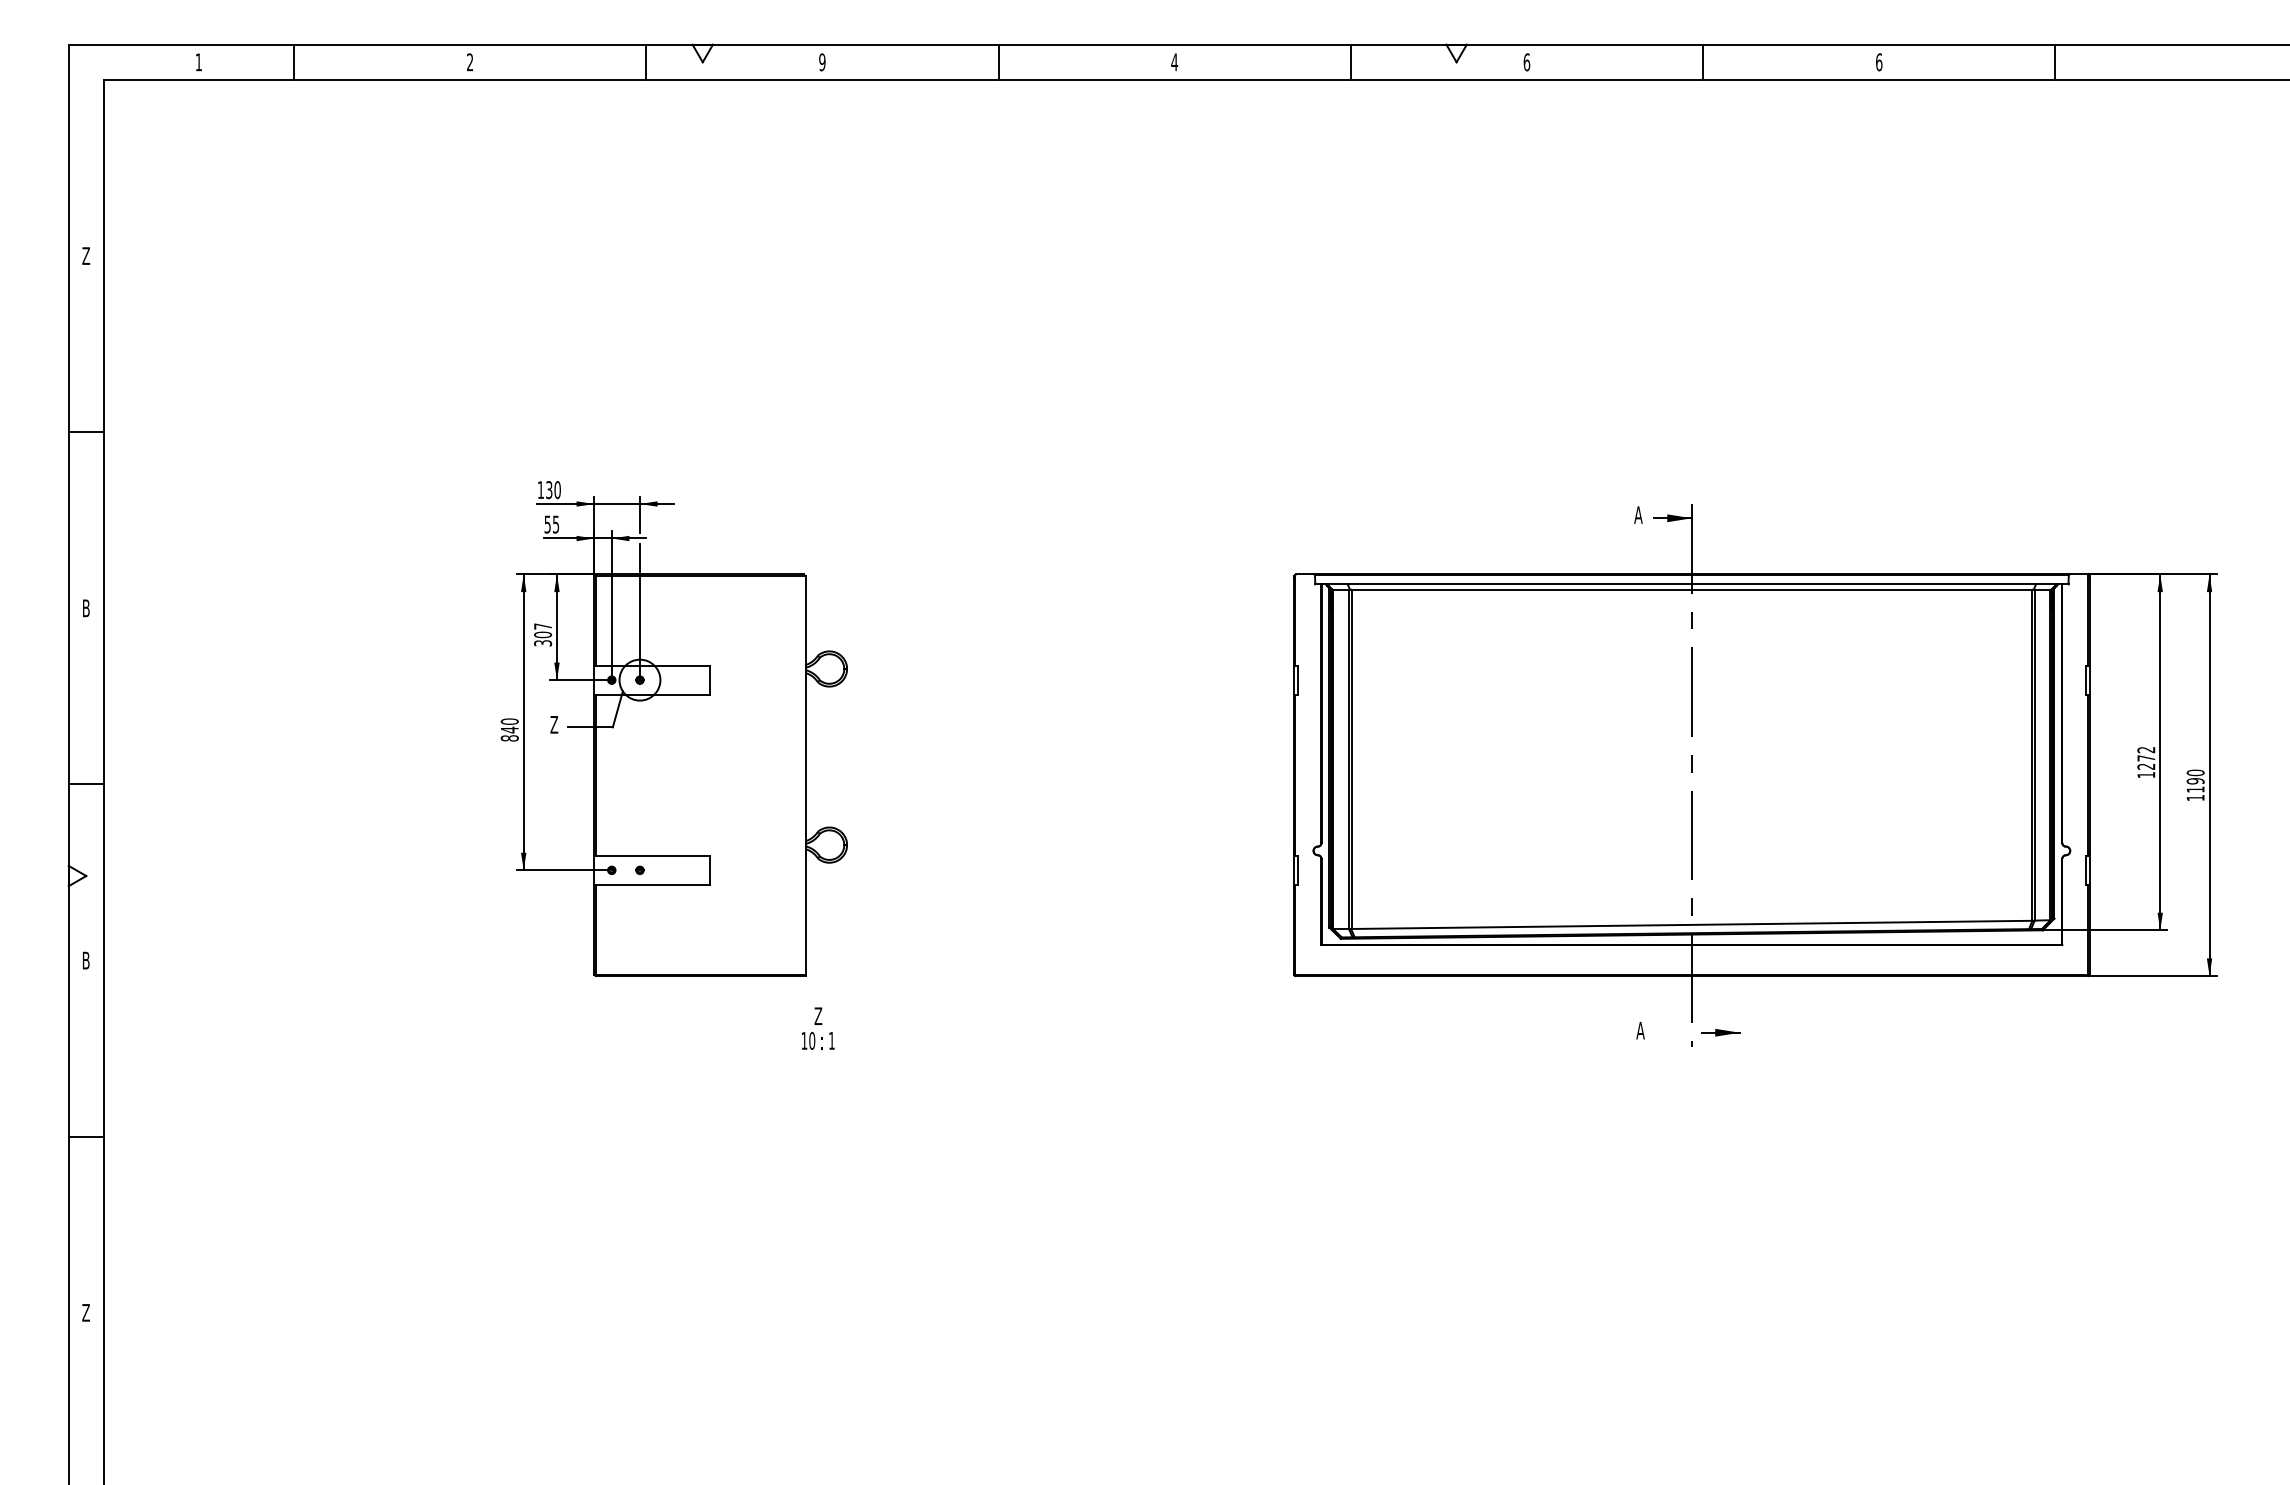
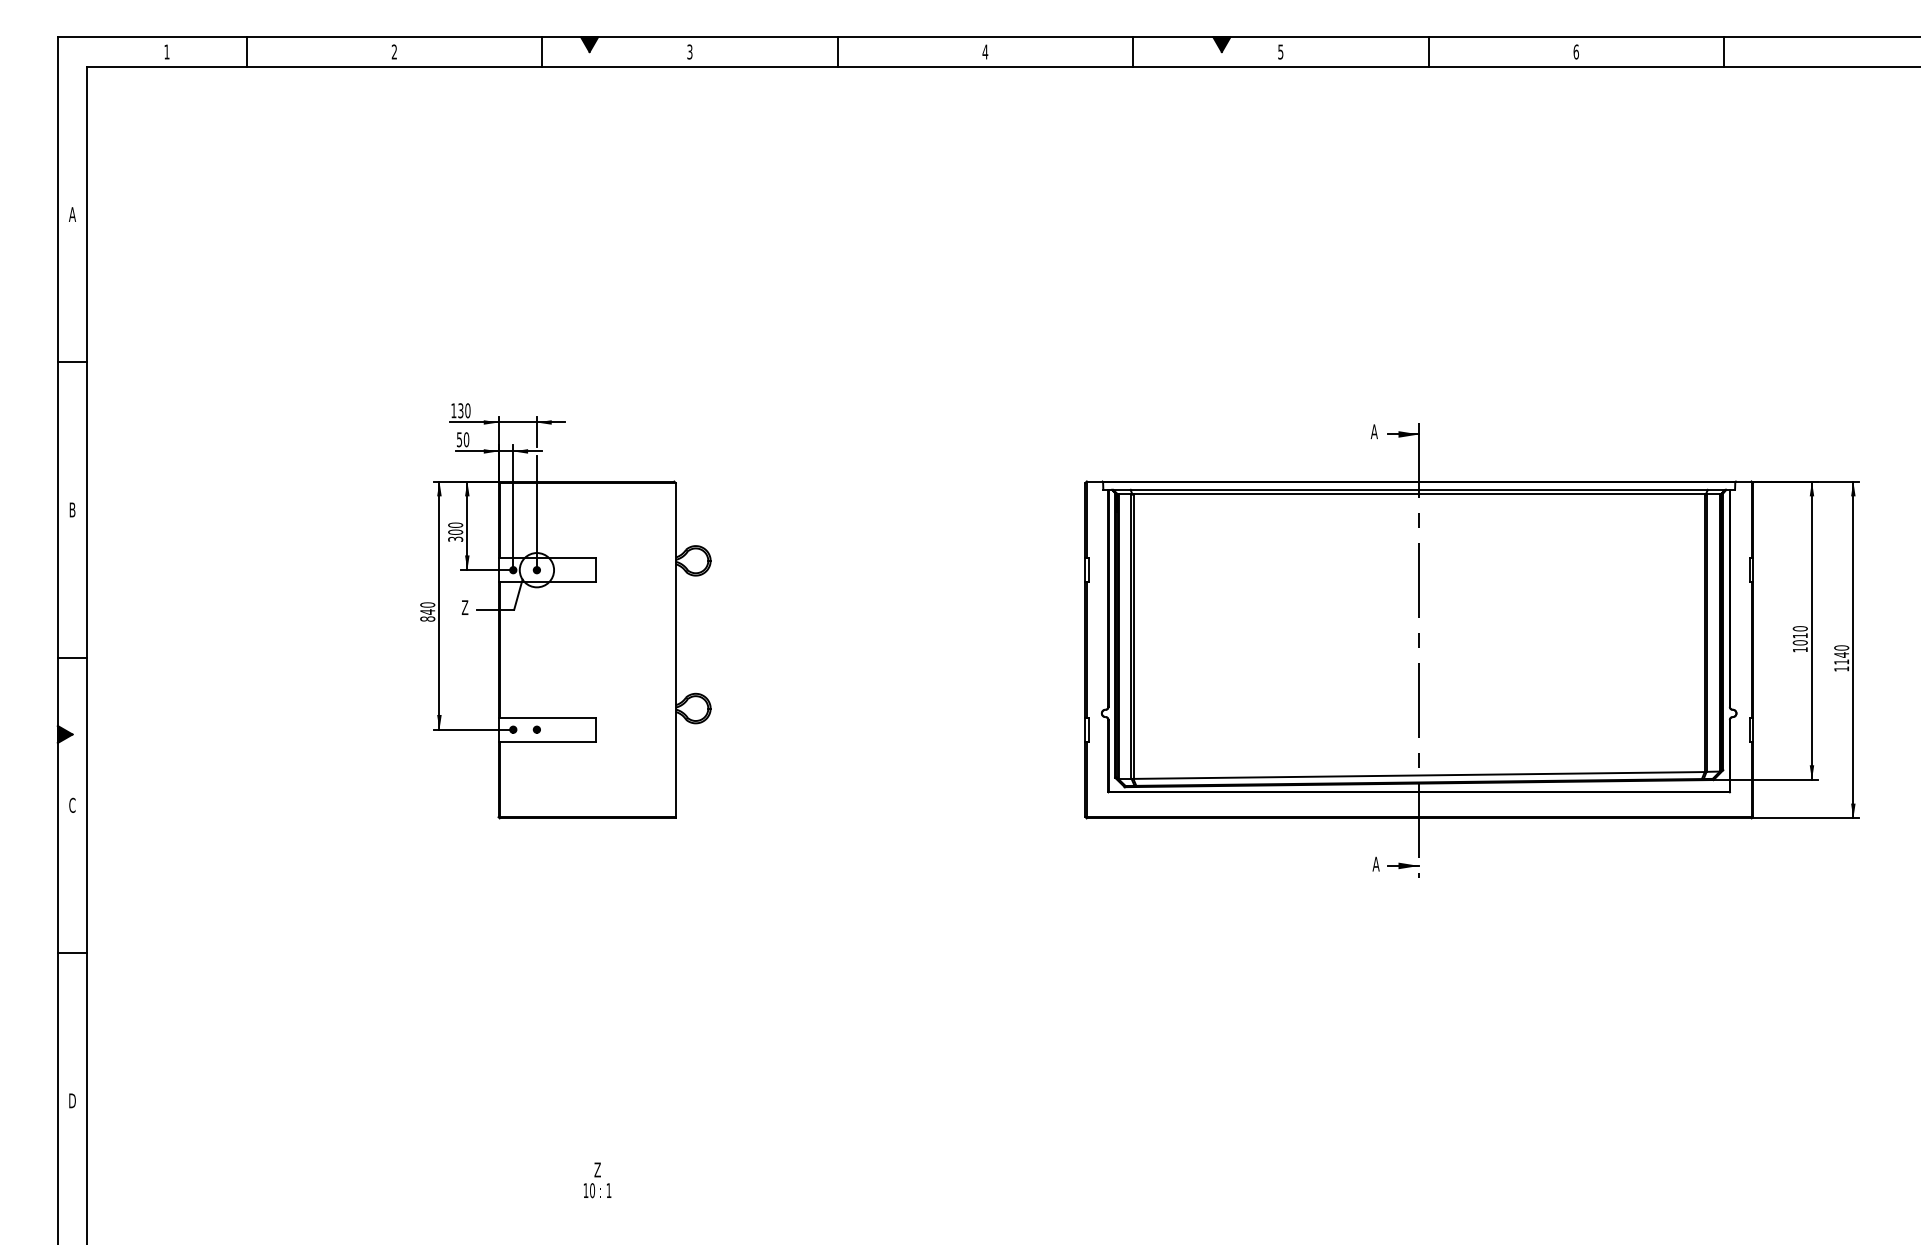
fill: (702, 53) -> (589, 44), added
fill: (1456, 53) -> (1221, 44), added
text: (822, 62) -> (690, 52), 9 -> 3
text: (1526, 62) -> (1280, 52), 6 -> 5
text: (86, 255) -> (72, 214), Z -> A
text: (555, 524) -> (466, 439), 55 -> 50
text: (543, 626) -> (456, 525), 307 -> 300
text: (2146, 757) -> (1800, 635), 1272 -> 1010
text: (2195, 780) -> (1841, 654), 1190 -> 1140
fill: (77, 875) -> (65, 734), added
text: (85, 960) -> (71, 805), B -> C
text: (818, 1028) -> (597, 1180), moved
part: (1720, 1032) -> (1402, 865), moved
text: (86, 1312) -> (72, 1100), Z -> D

